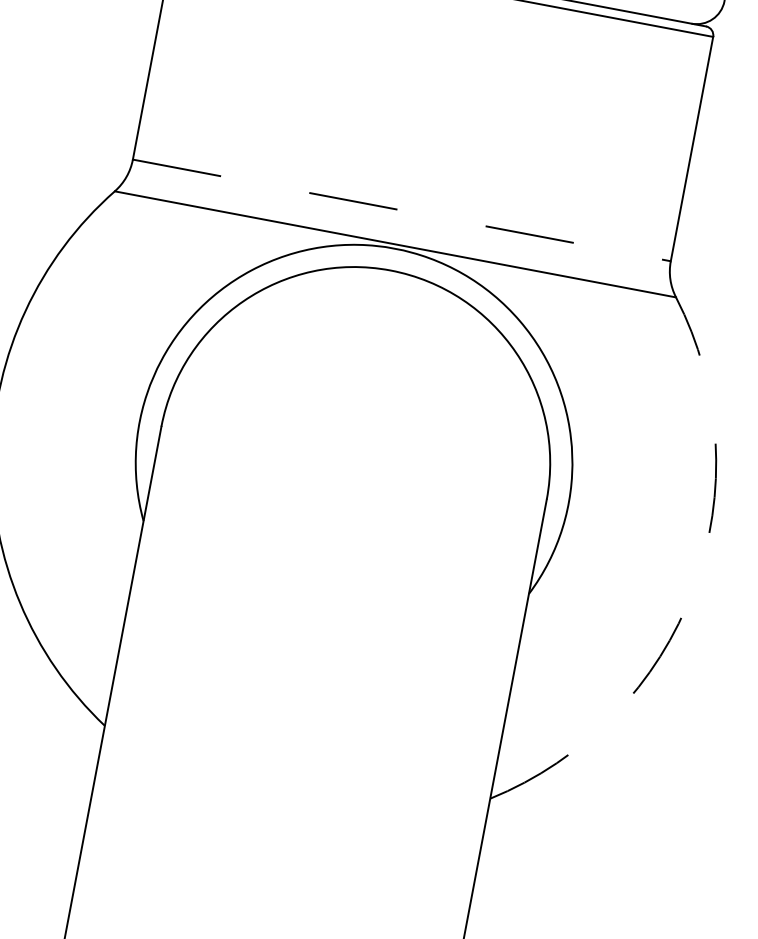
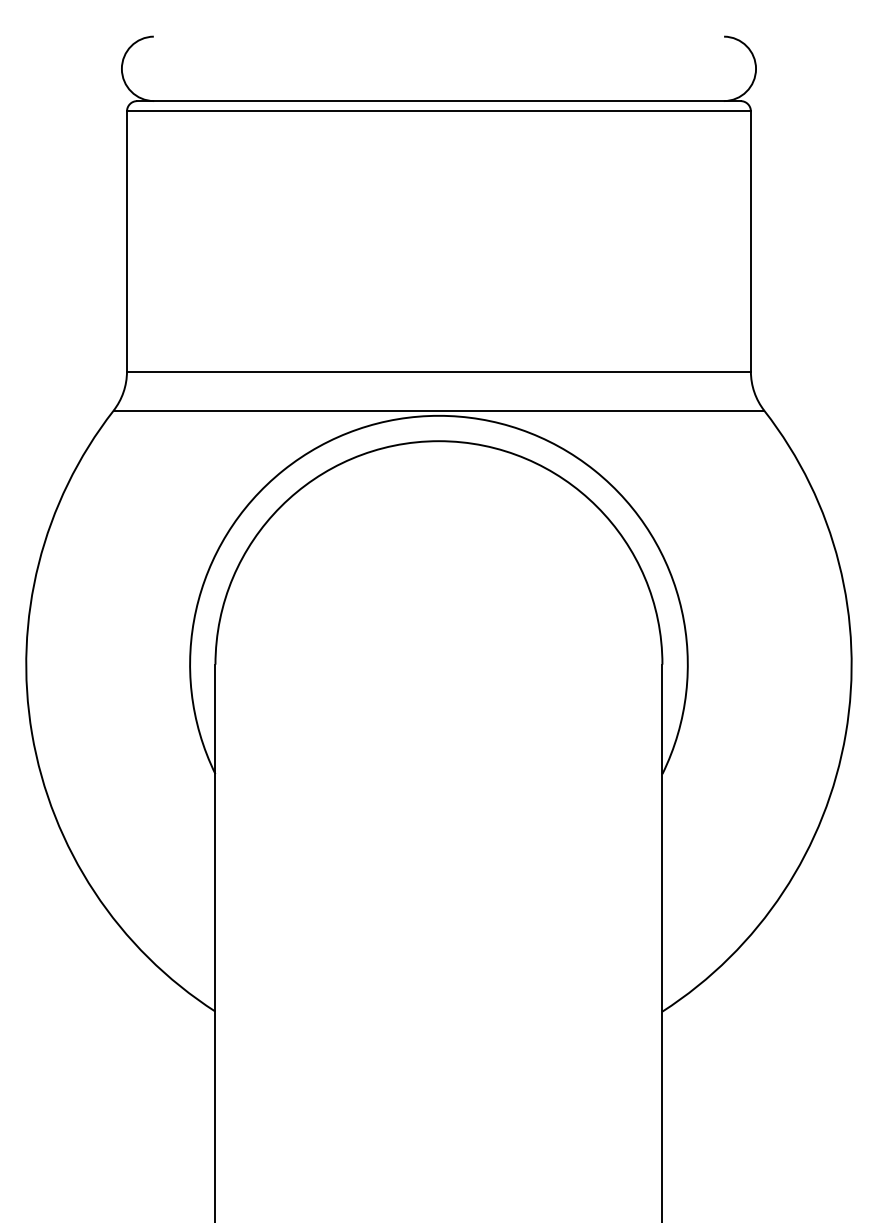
line: (401, 210) -> (438, 371), dashed -> solid
arc: (693, 588) -> (845, 733), dashed -> solid

